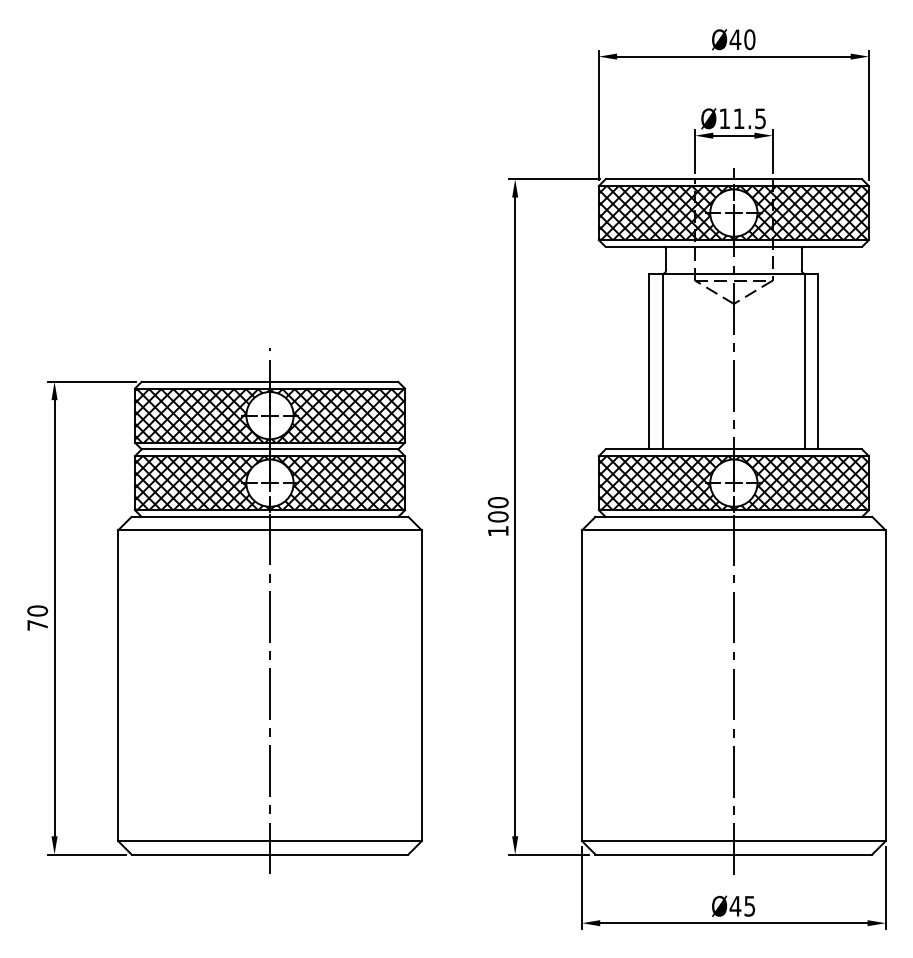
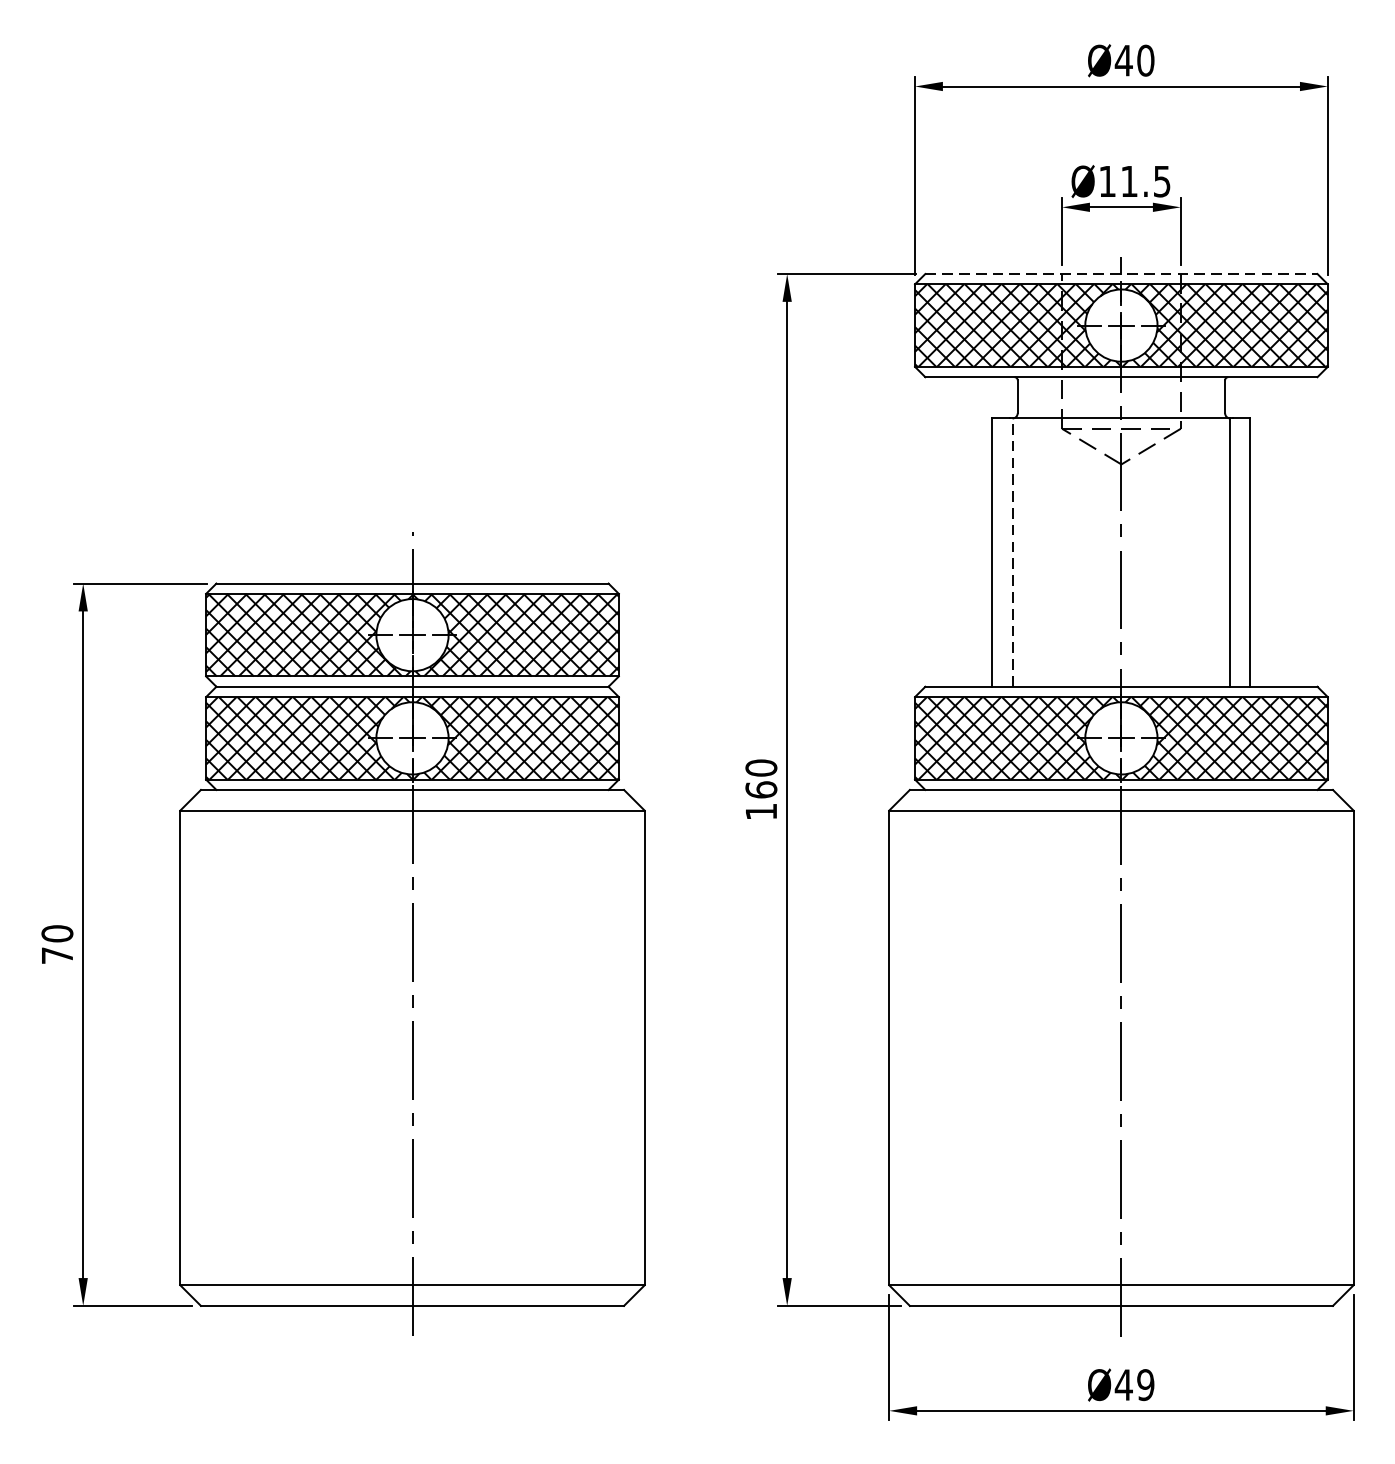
line: (734, 179) -> (1122, 274), solid -> dashed
line: (662, 361) -> (1012, 552), solid -> dashed
text: (497, 516) -> (760, 789), 100 -> 160
text: (749, 905) -> (1145, 1383), Ø45 -> Ø49

